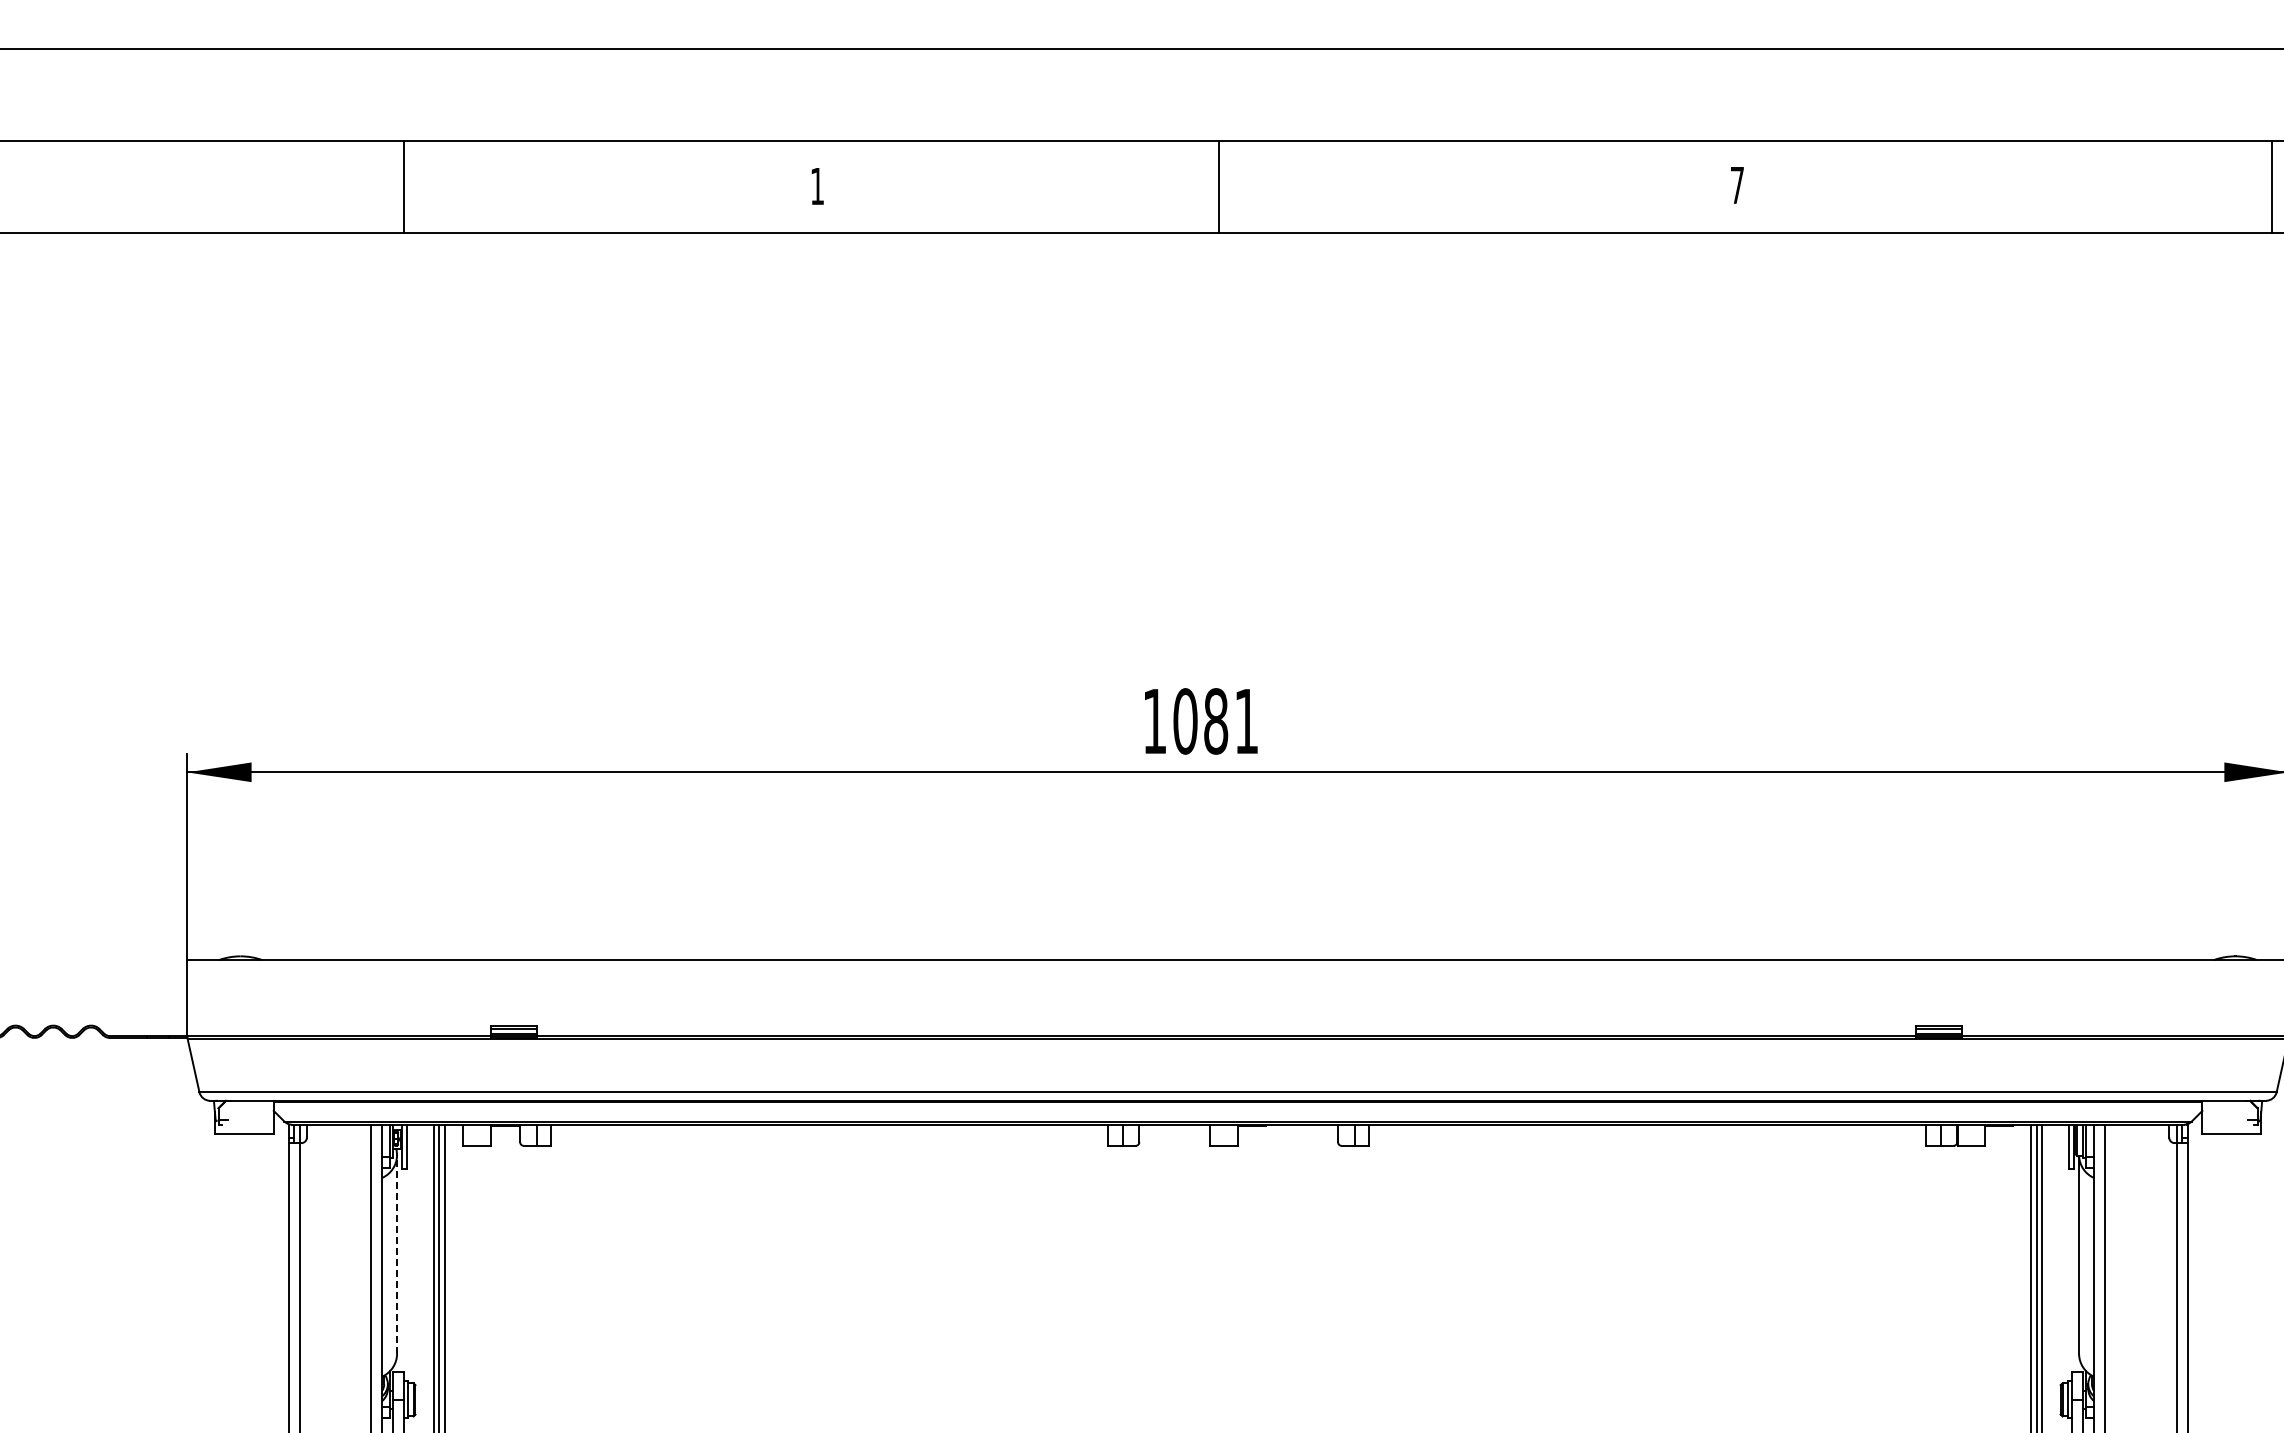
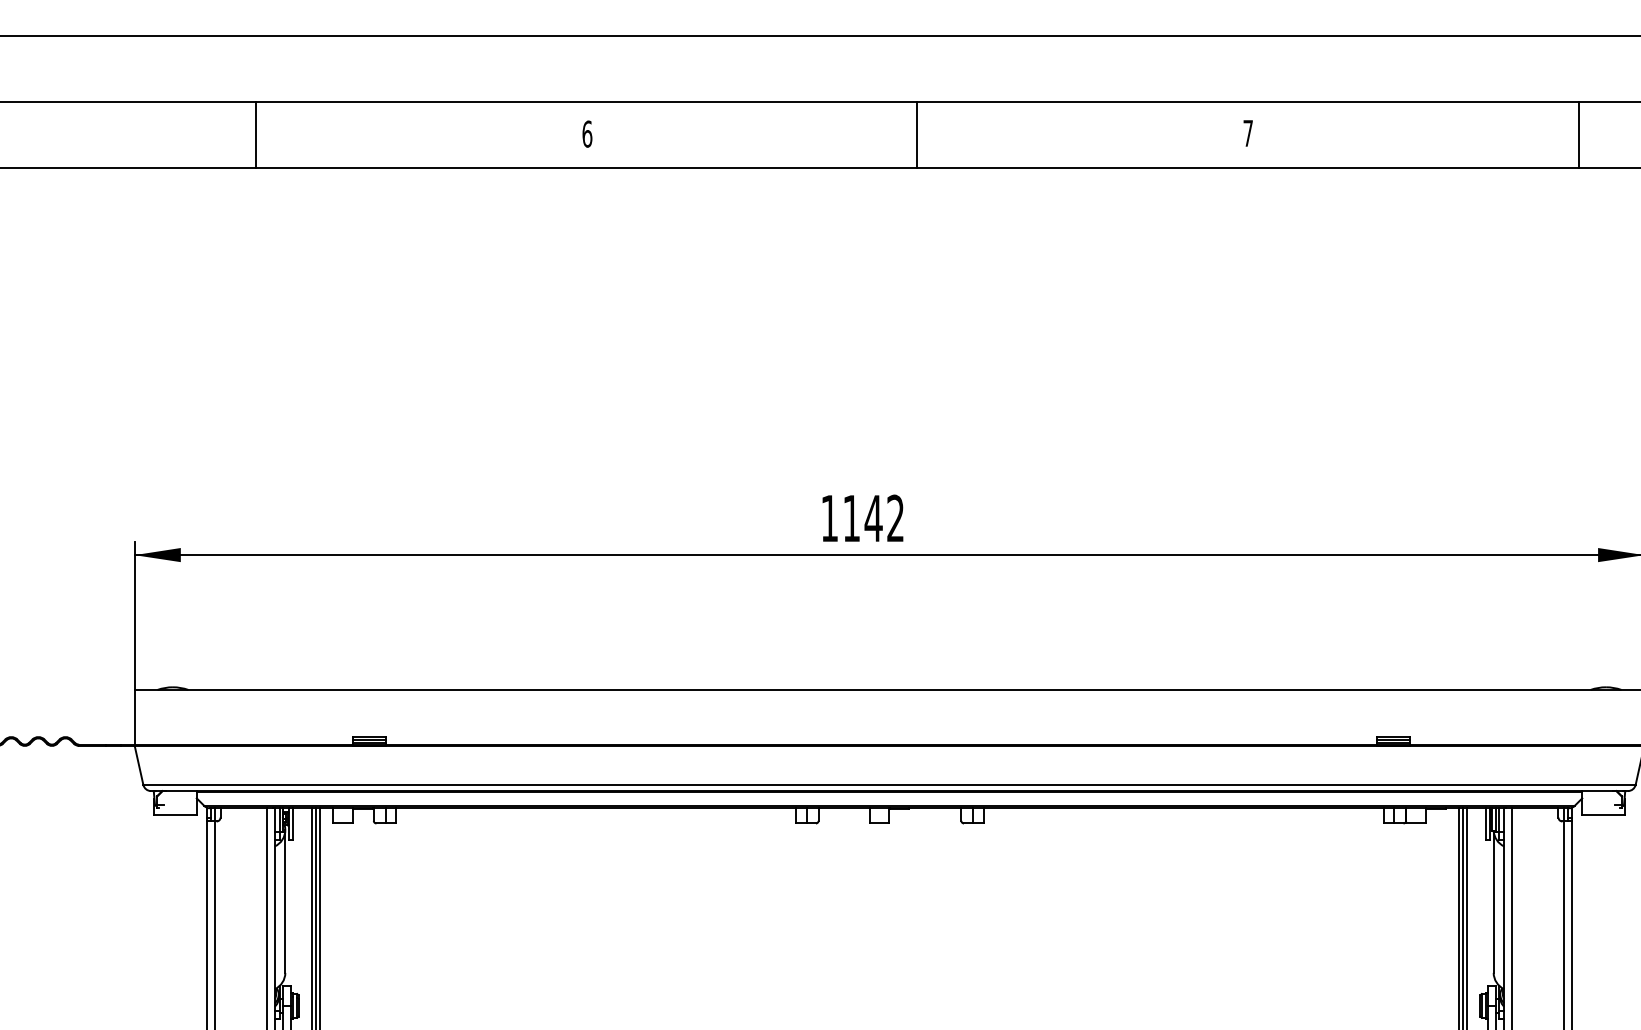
text: (817, 186) -> (587, 134), 1 -> 6
line: (403, 187) -> (256, 134), moved
line: (1219, 187) -> (917, 134), moved
line: (2272, 187) -> (1578, 134), moved
text: (1215, 721) -> (873, 518), 1081 -> 1142
line: (397, 1254) -> (285, 901), dashed -> solid

